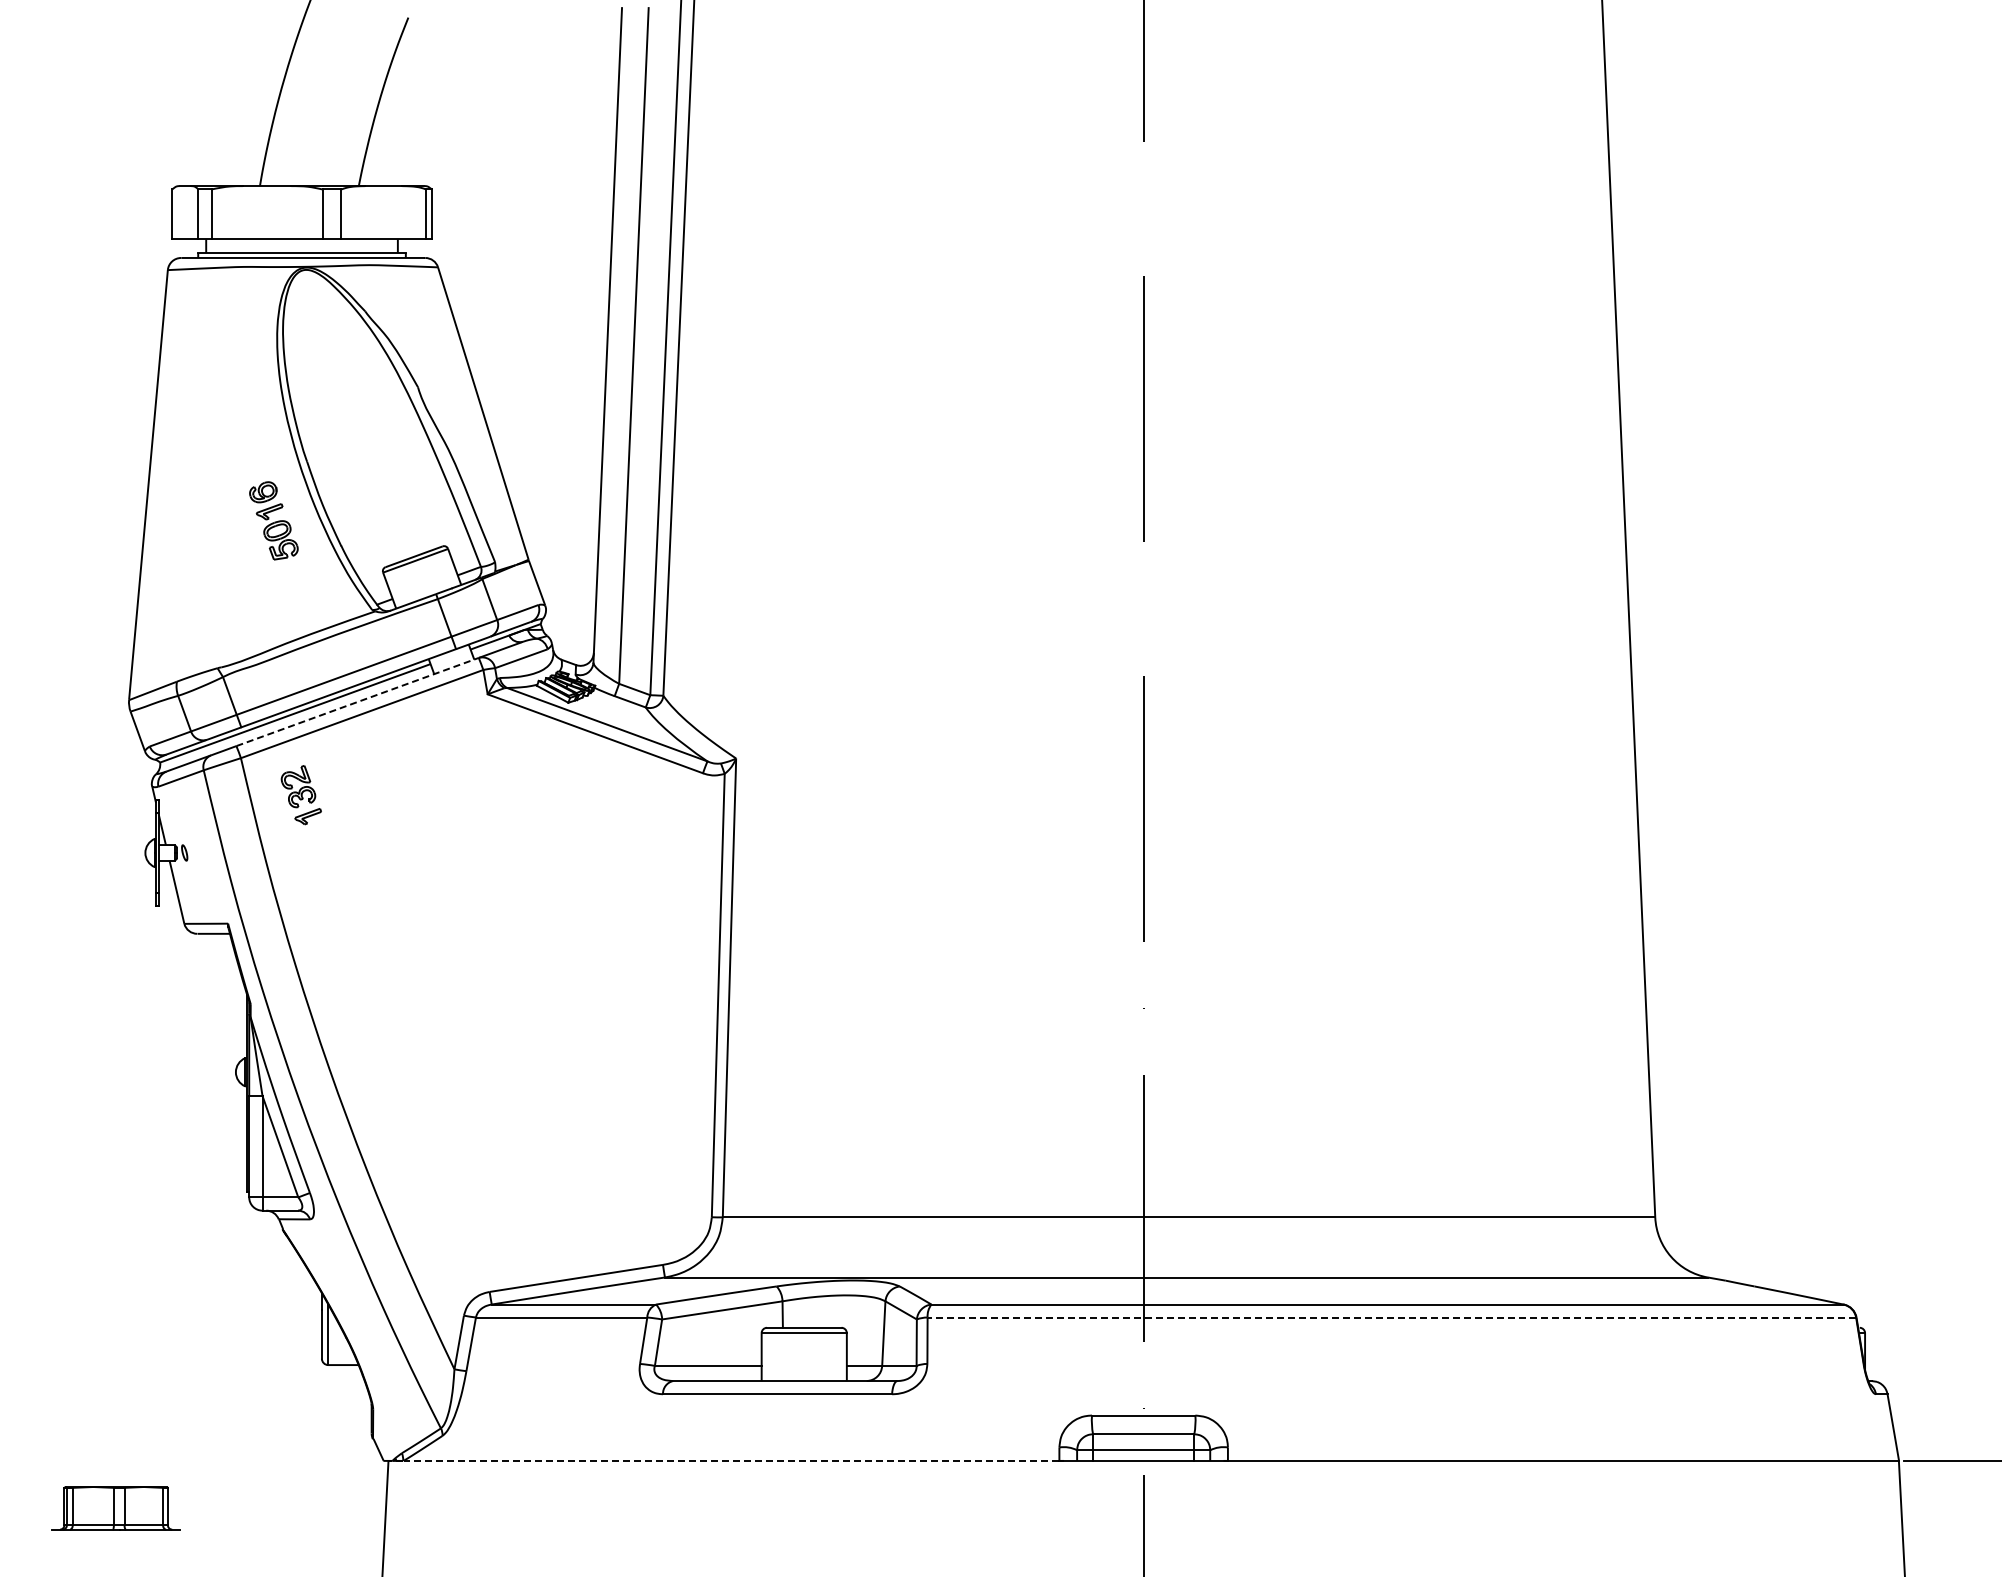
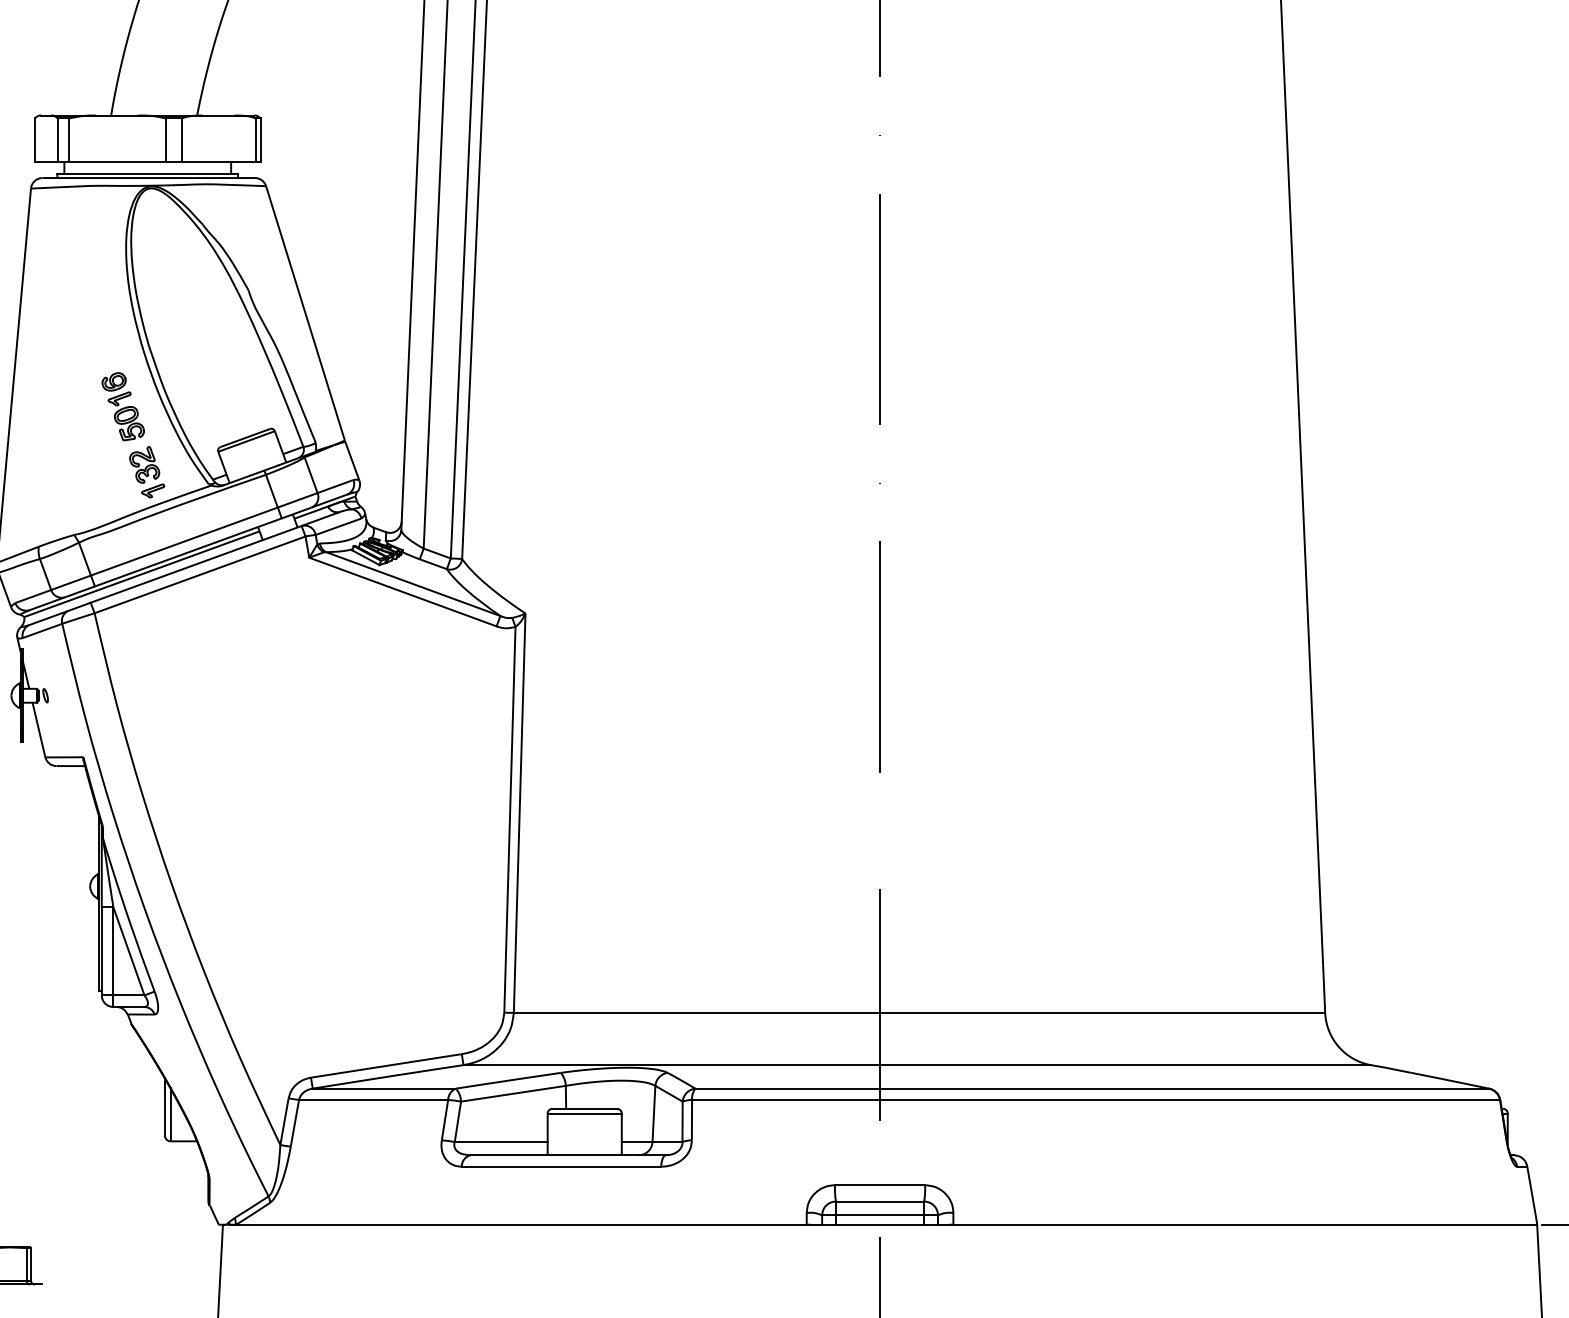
line: (357, 702) -> (196, 564), dashed -> solid
part: (300, 795) -> (146, 472), moved
line: (1391, 1317) -> (1095, 1099), dashed -> solid
line: (731, 1460) -> (521, 1224), dashed -> solid

